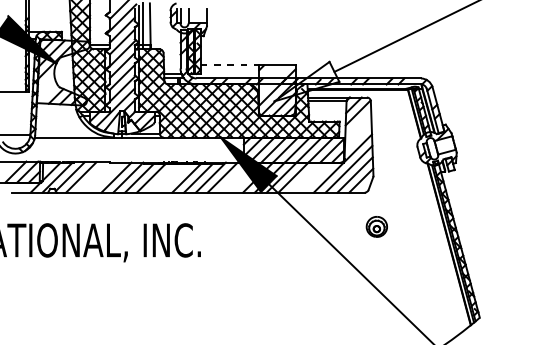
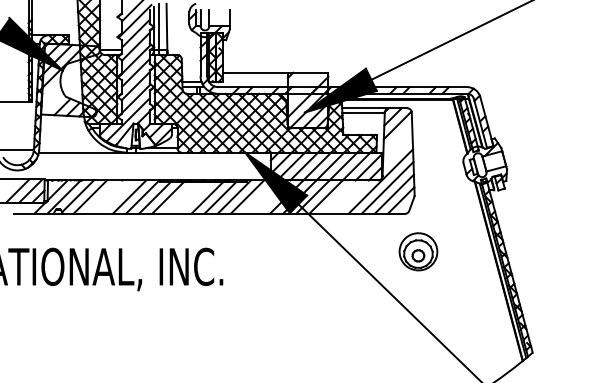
line: (230, 65) -> (255, 72), dashed -> solid
fill: (306, 81) -> (340, 90), added
part: (376, 226) -> (418, 251), size x1.67

